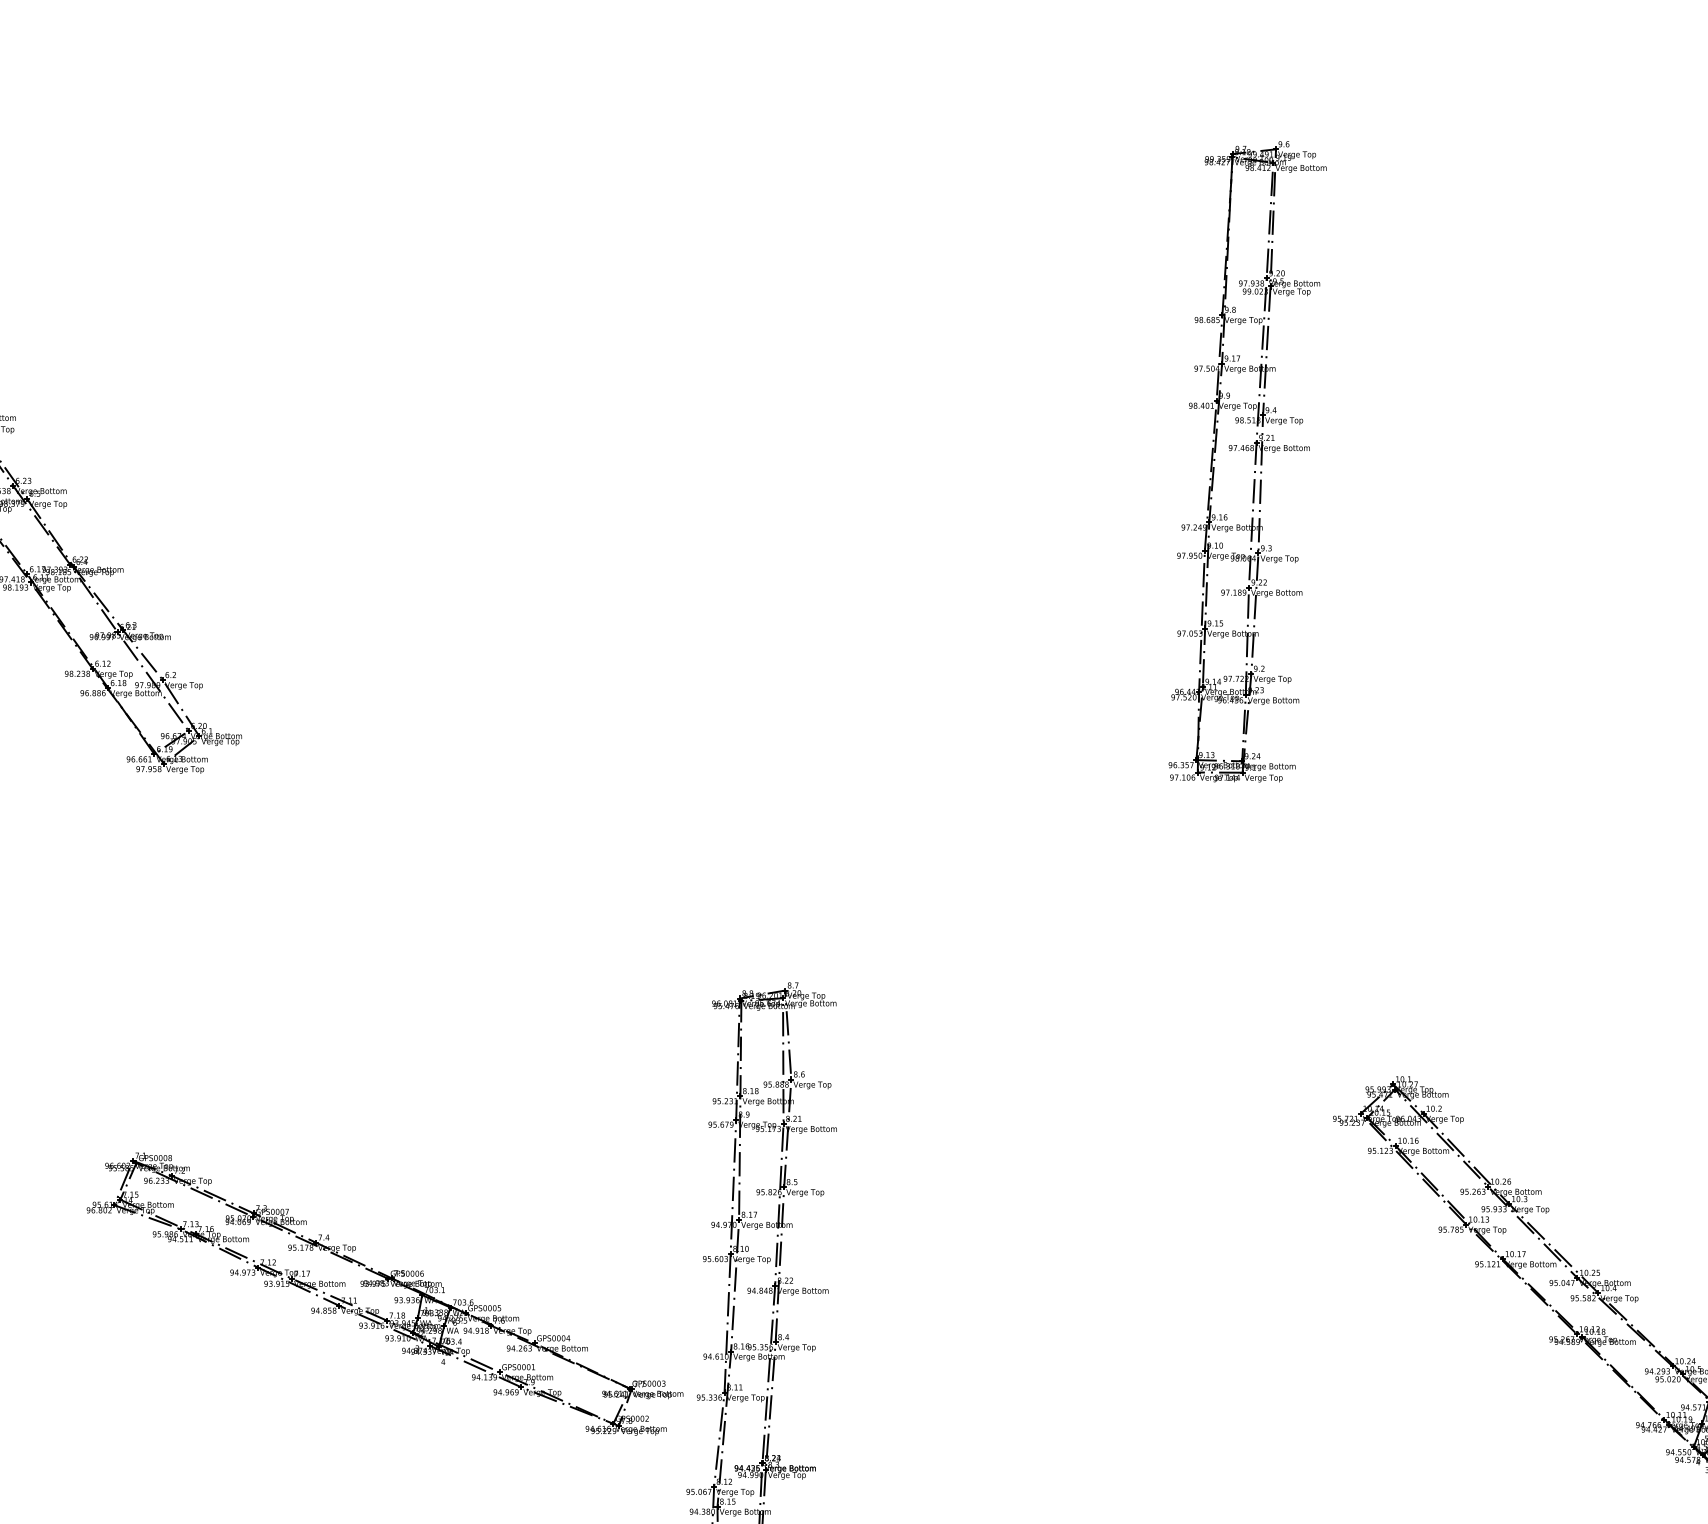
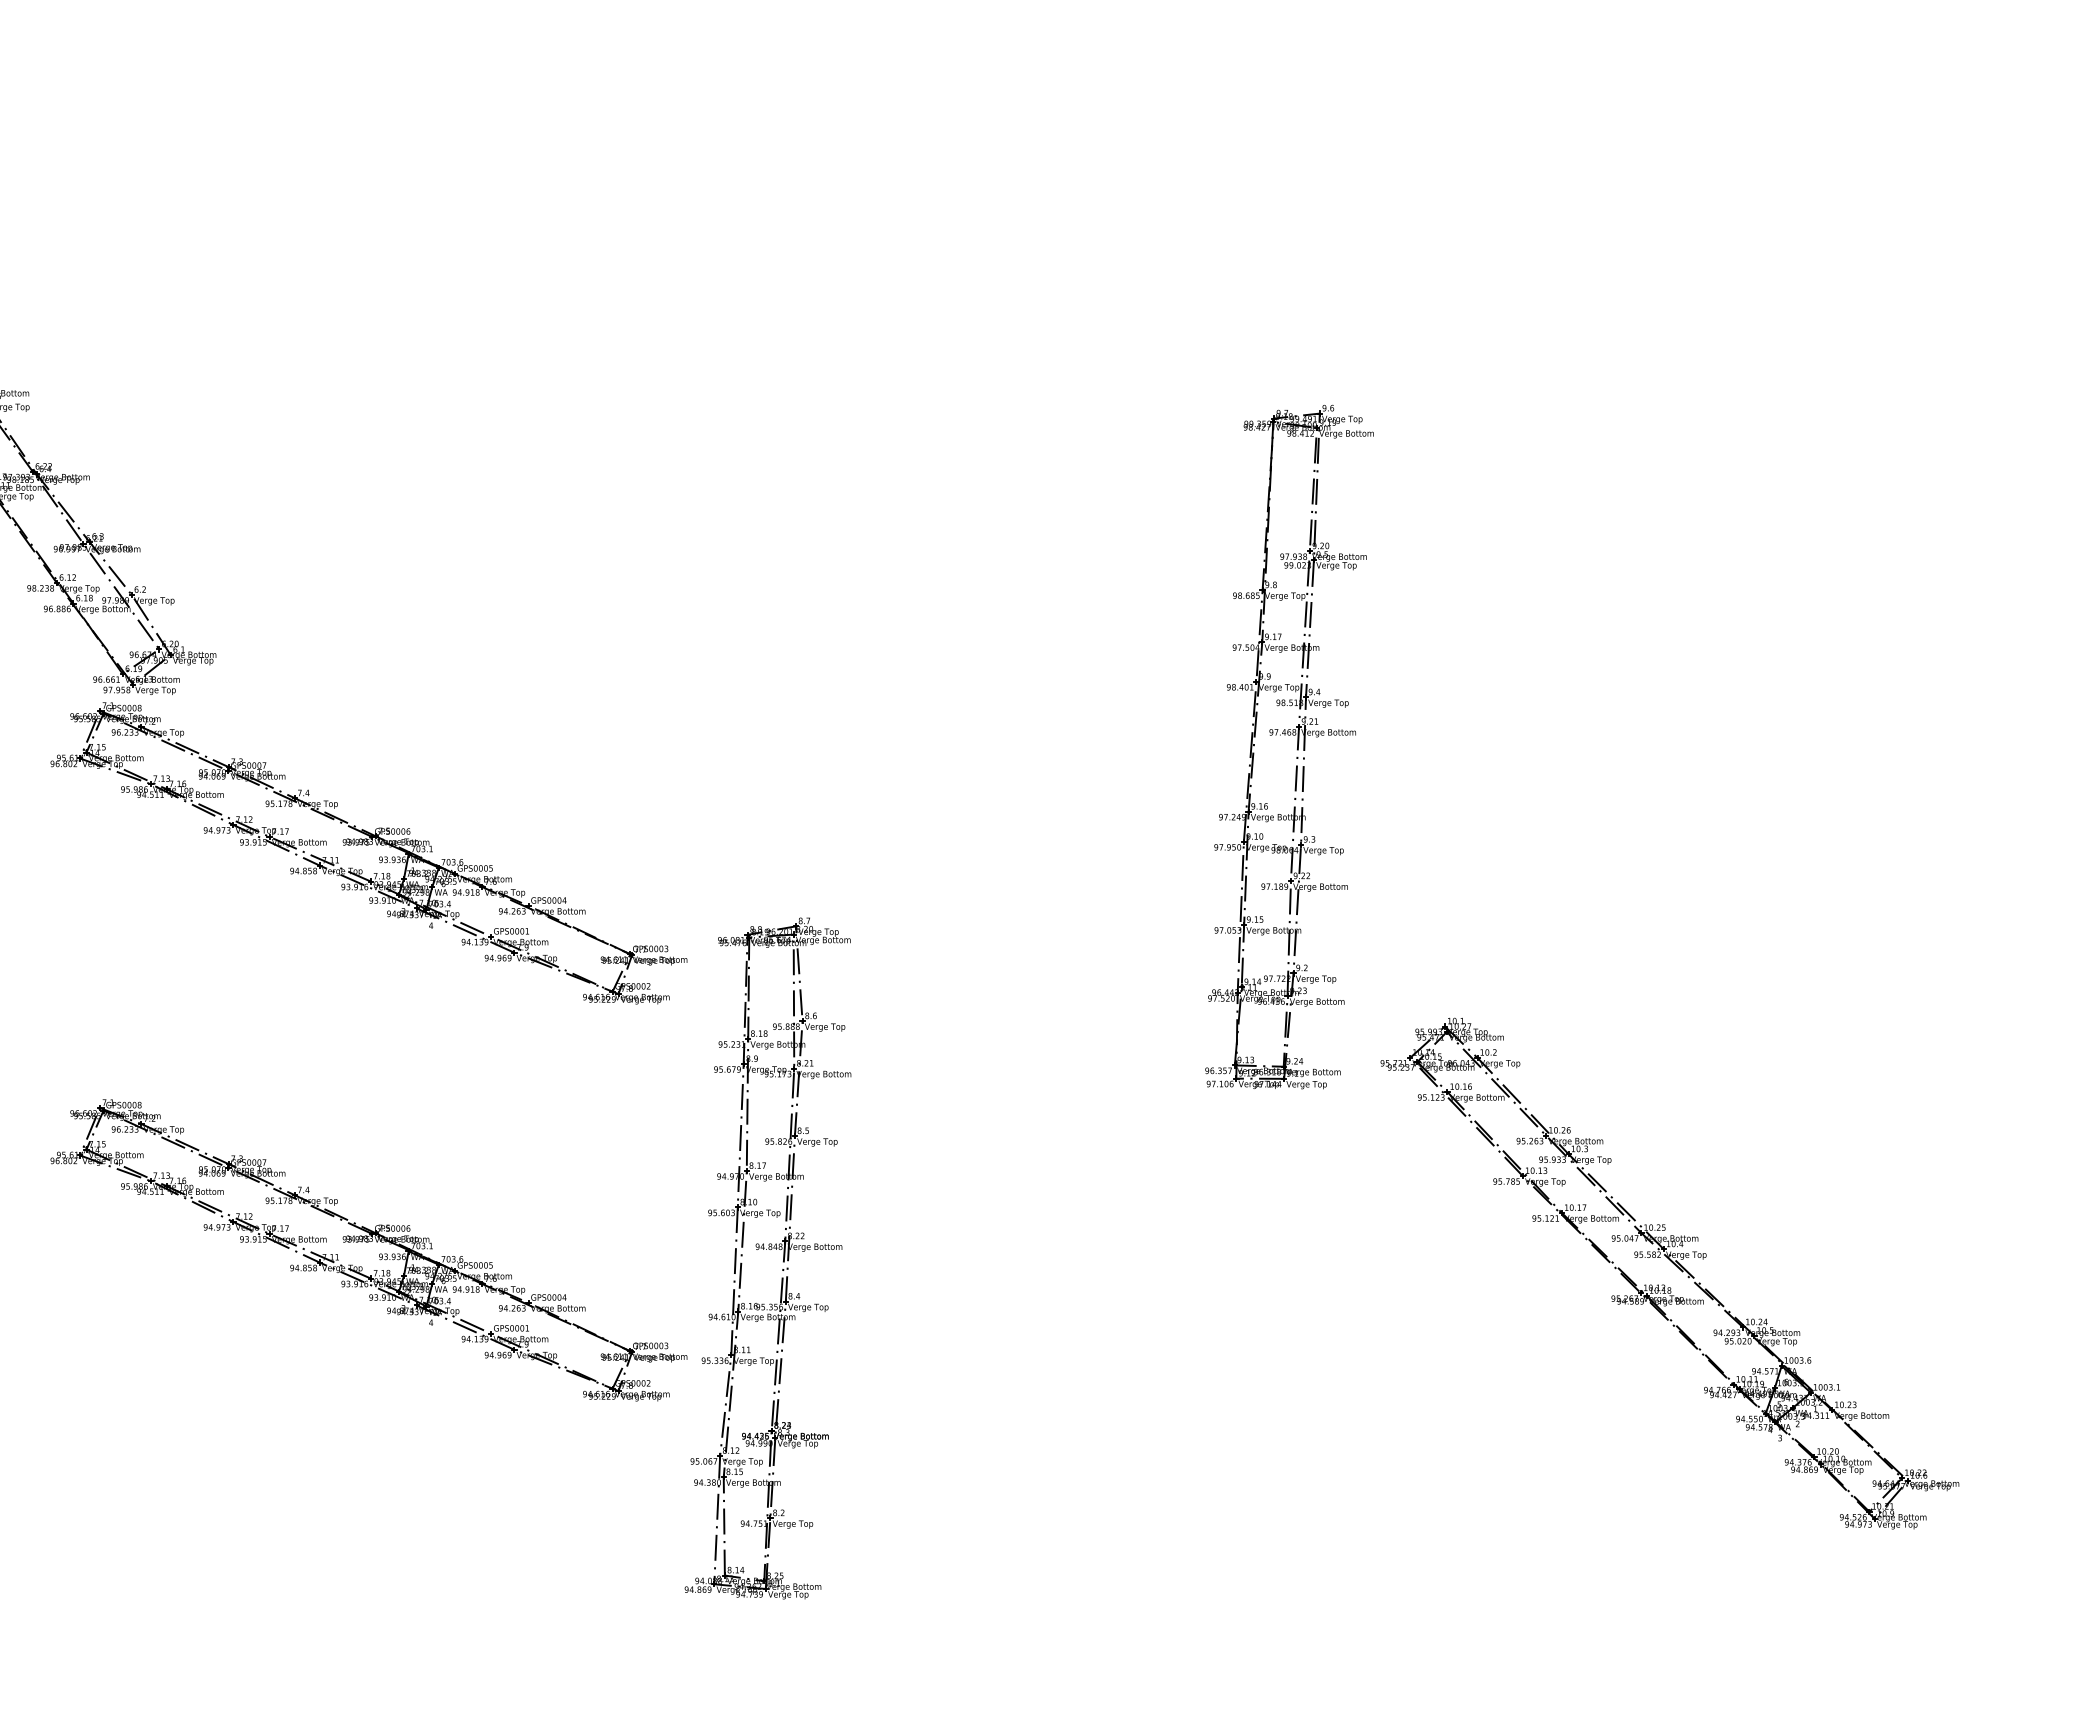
part: (1255, 461) -> (1297, 746), moved
part: (384, 914) -> (368, 845), added

